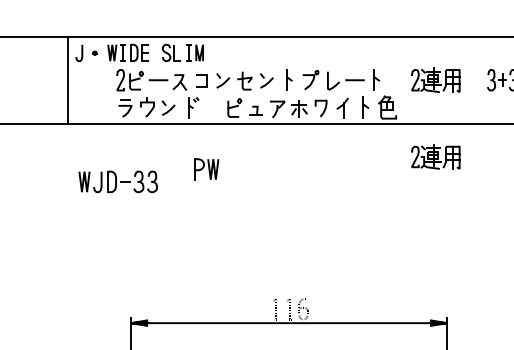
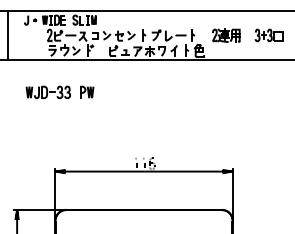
line: (66, 78) -> (7, 34), moved
part: (436, 157) -> (226, 78), removed
part: (207, 167) -> (87, 91), moved

